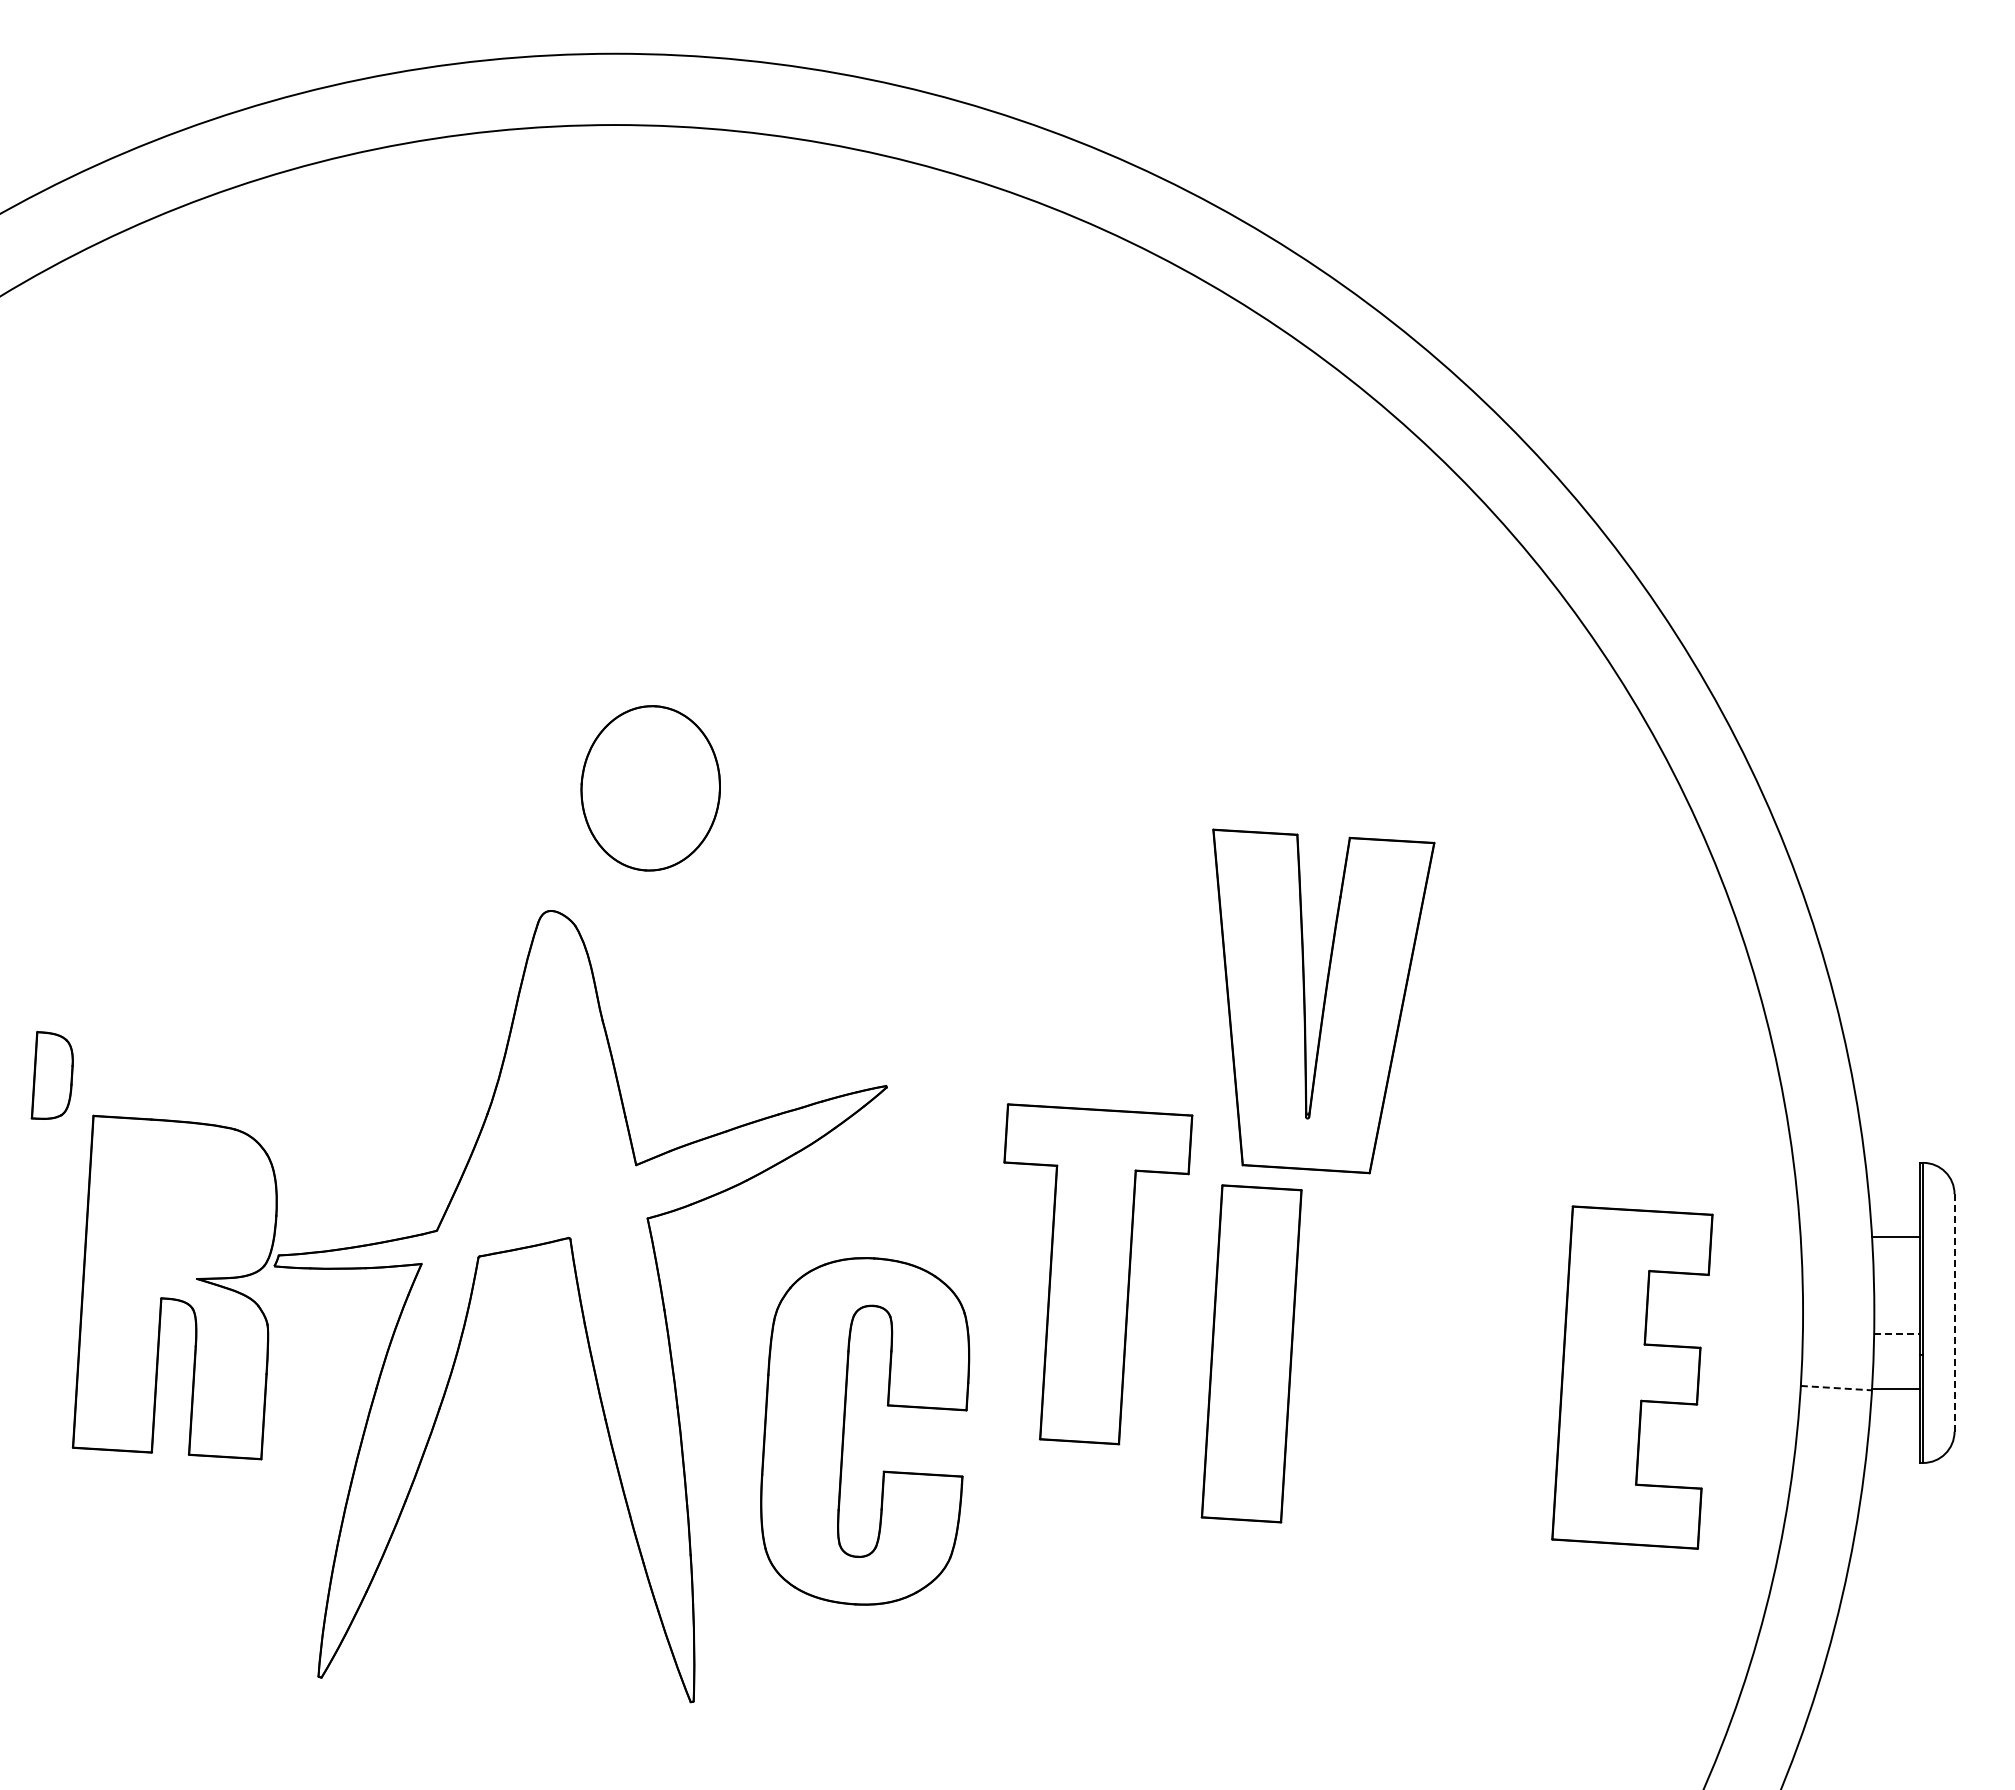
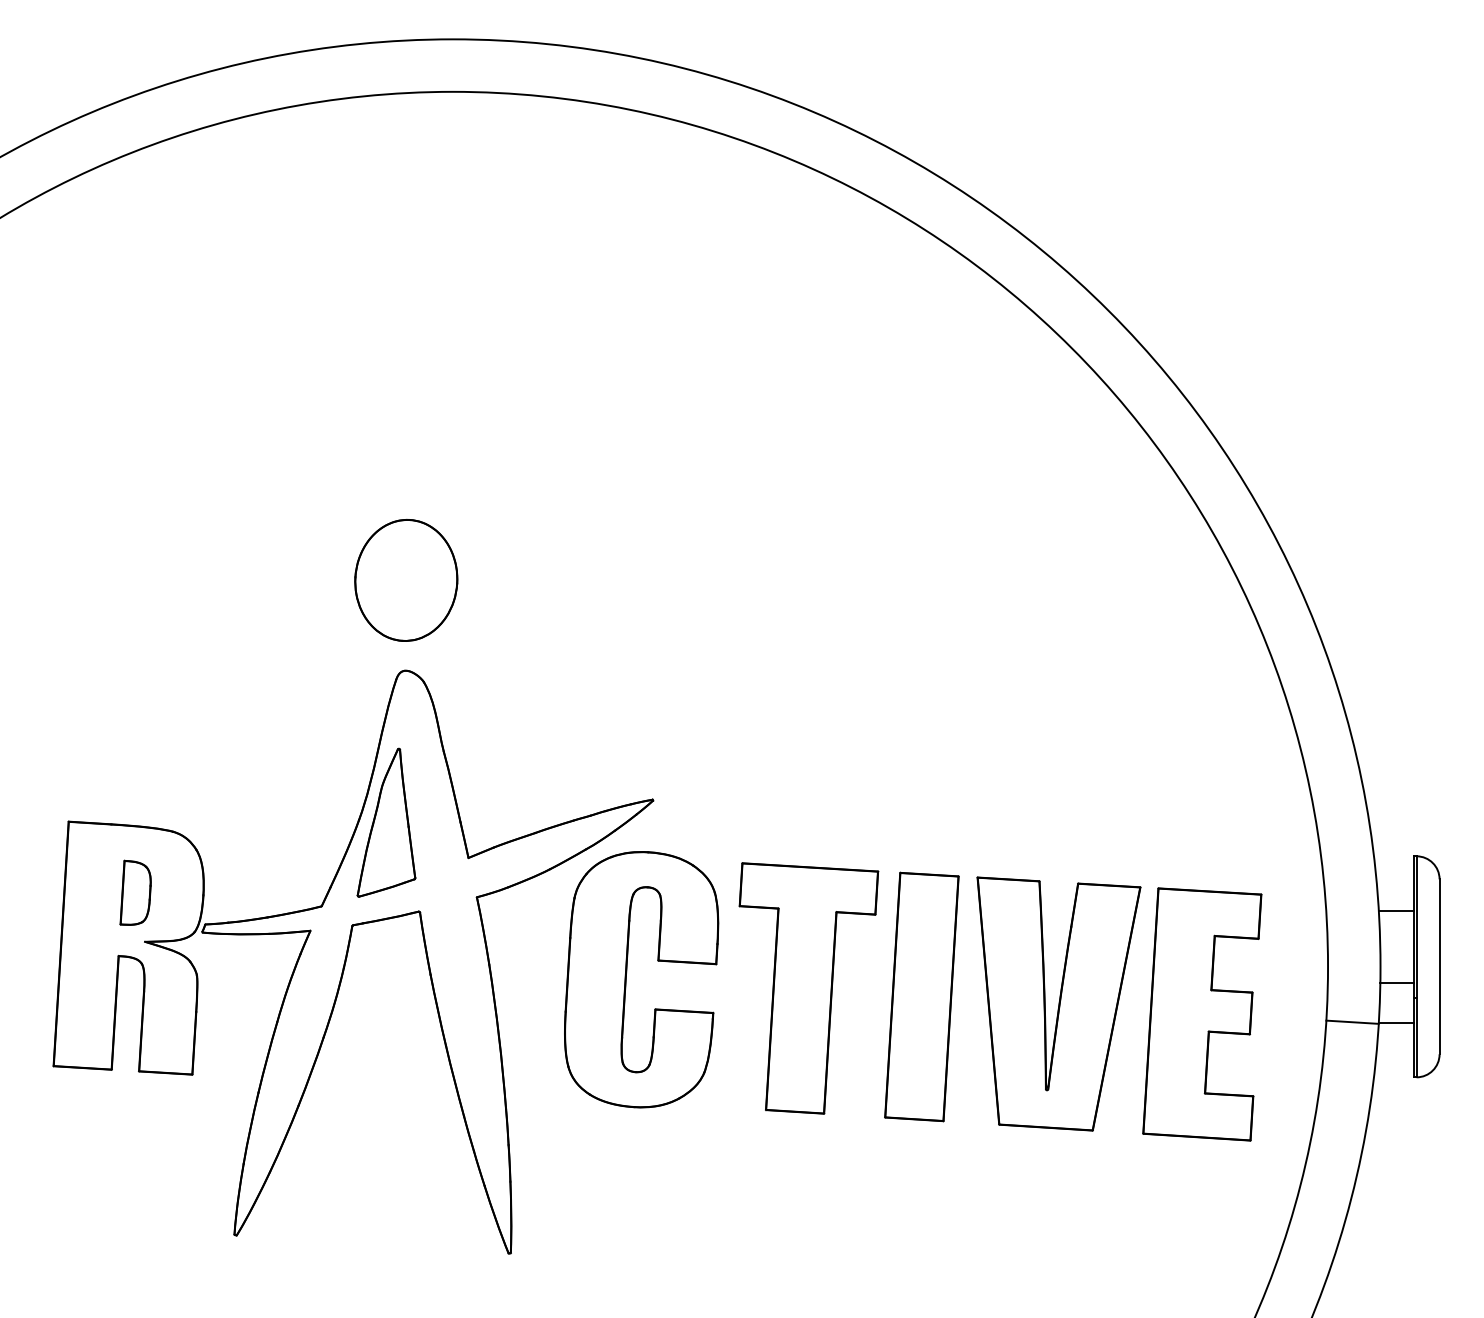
part: (650, 788) -> (406, 580), moved
part: (1323, 1001) -> (1058, 1004), moved
part: (51, 1075) -> (135, 892), moved
part: (524, 1116) -> (386, 822), added
part: (1098, 1274) -> (809, 988), moved
line: (1954, 1312) -> (1439, 966), dashed -> solid
line: (1896, 1334) -> (1396, 982), dashed -> solid
line: (1836, 1388) -> (1352, 1022), dashed -> solid
part: (844, 1431) -> (626, 979), moved

